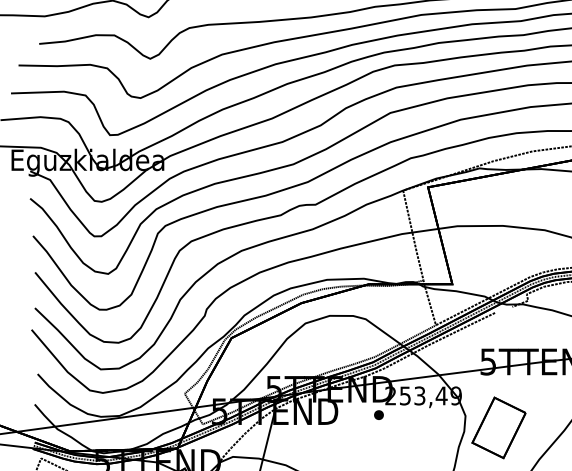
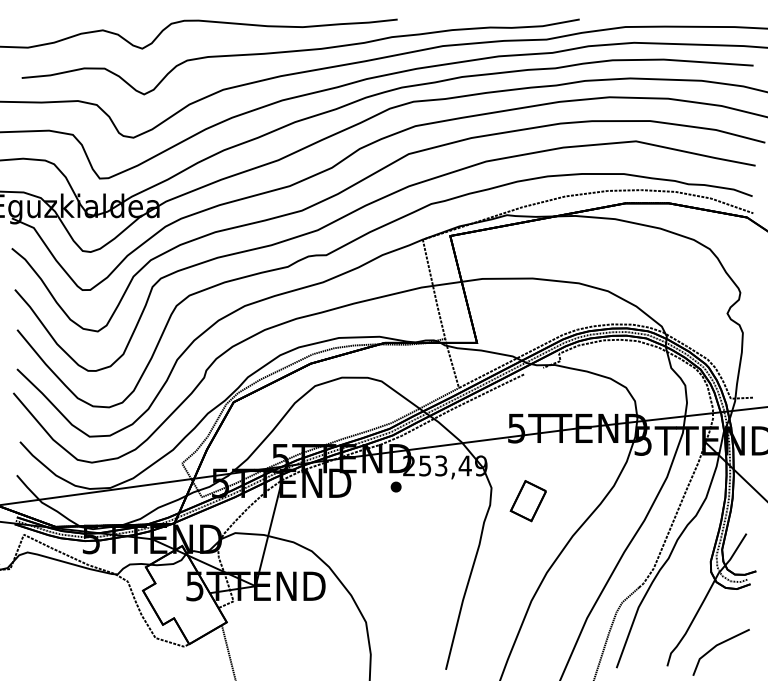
part: (499, 427) -> (528, 500), size x0.6

